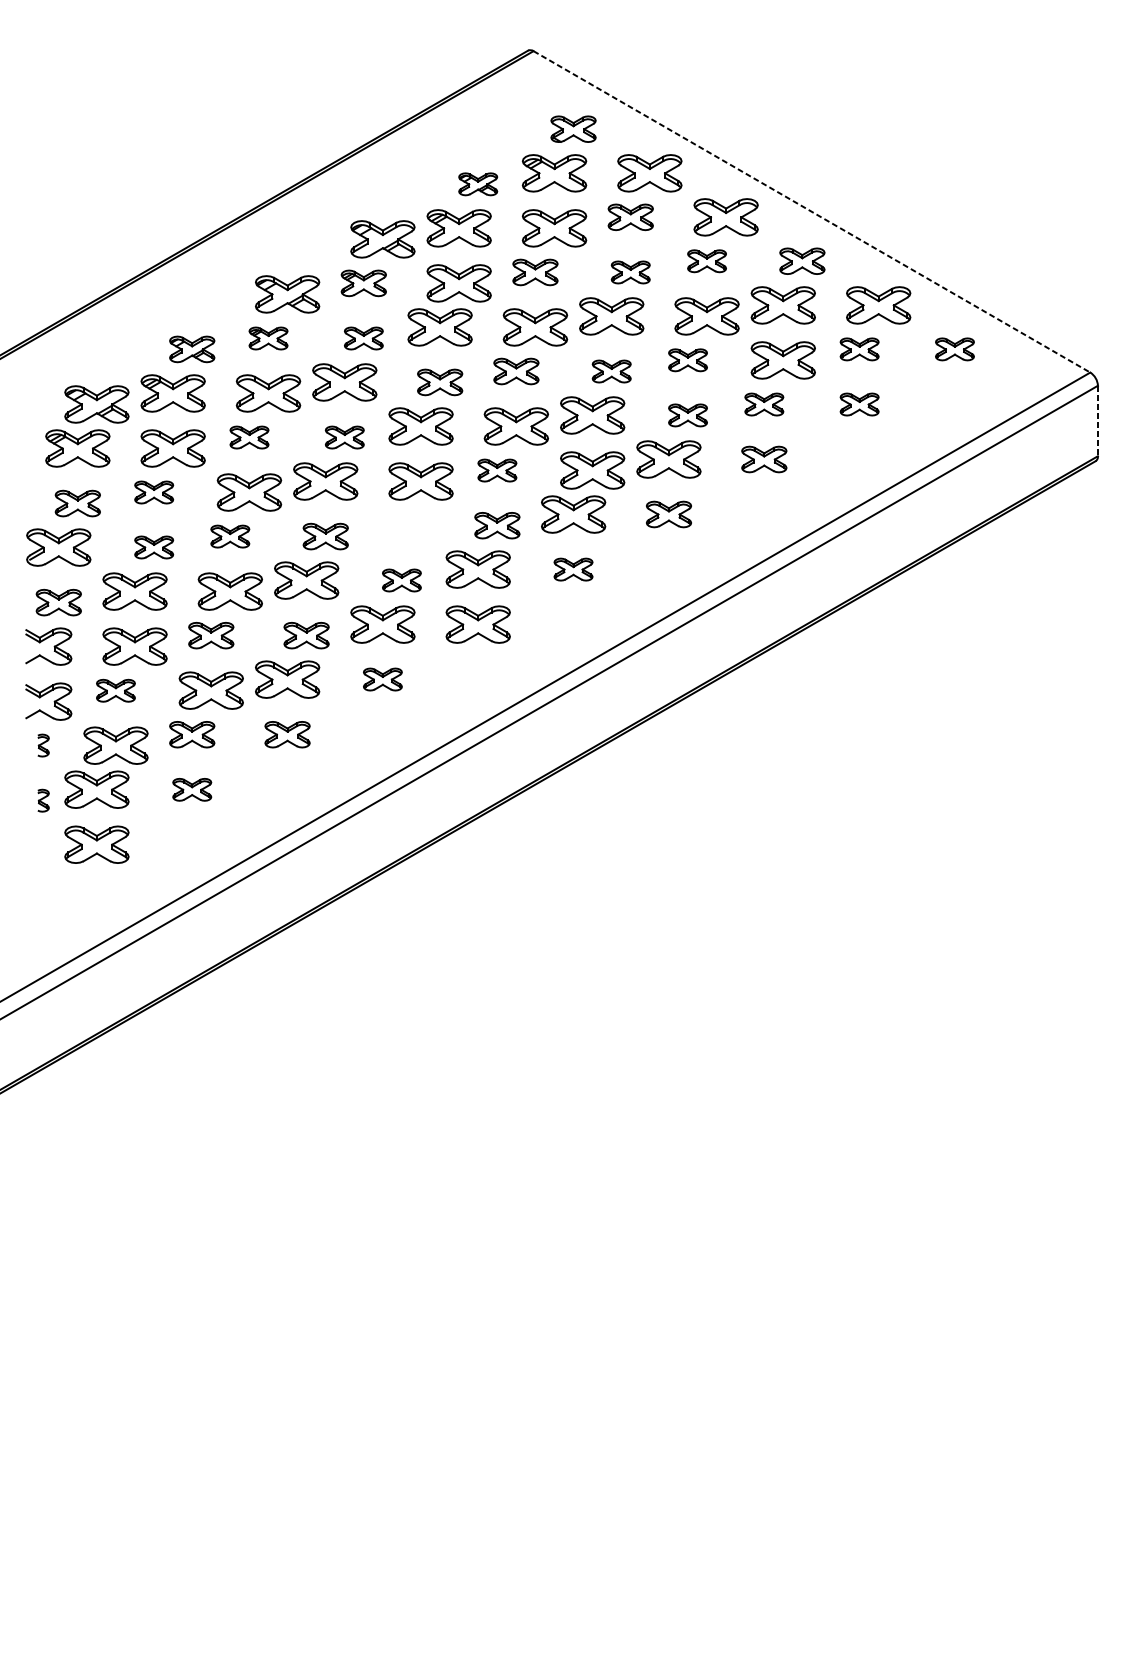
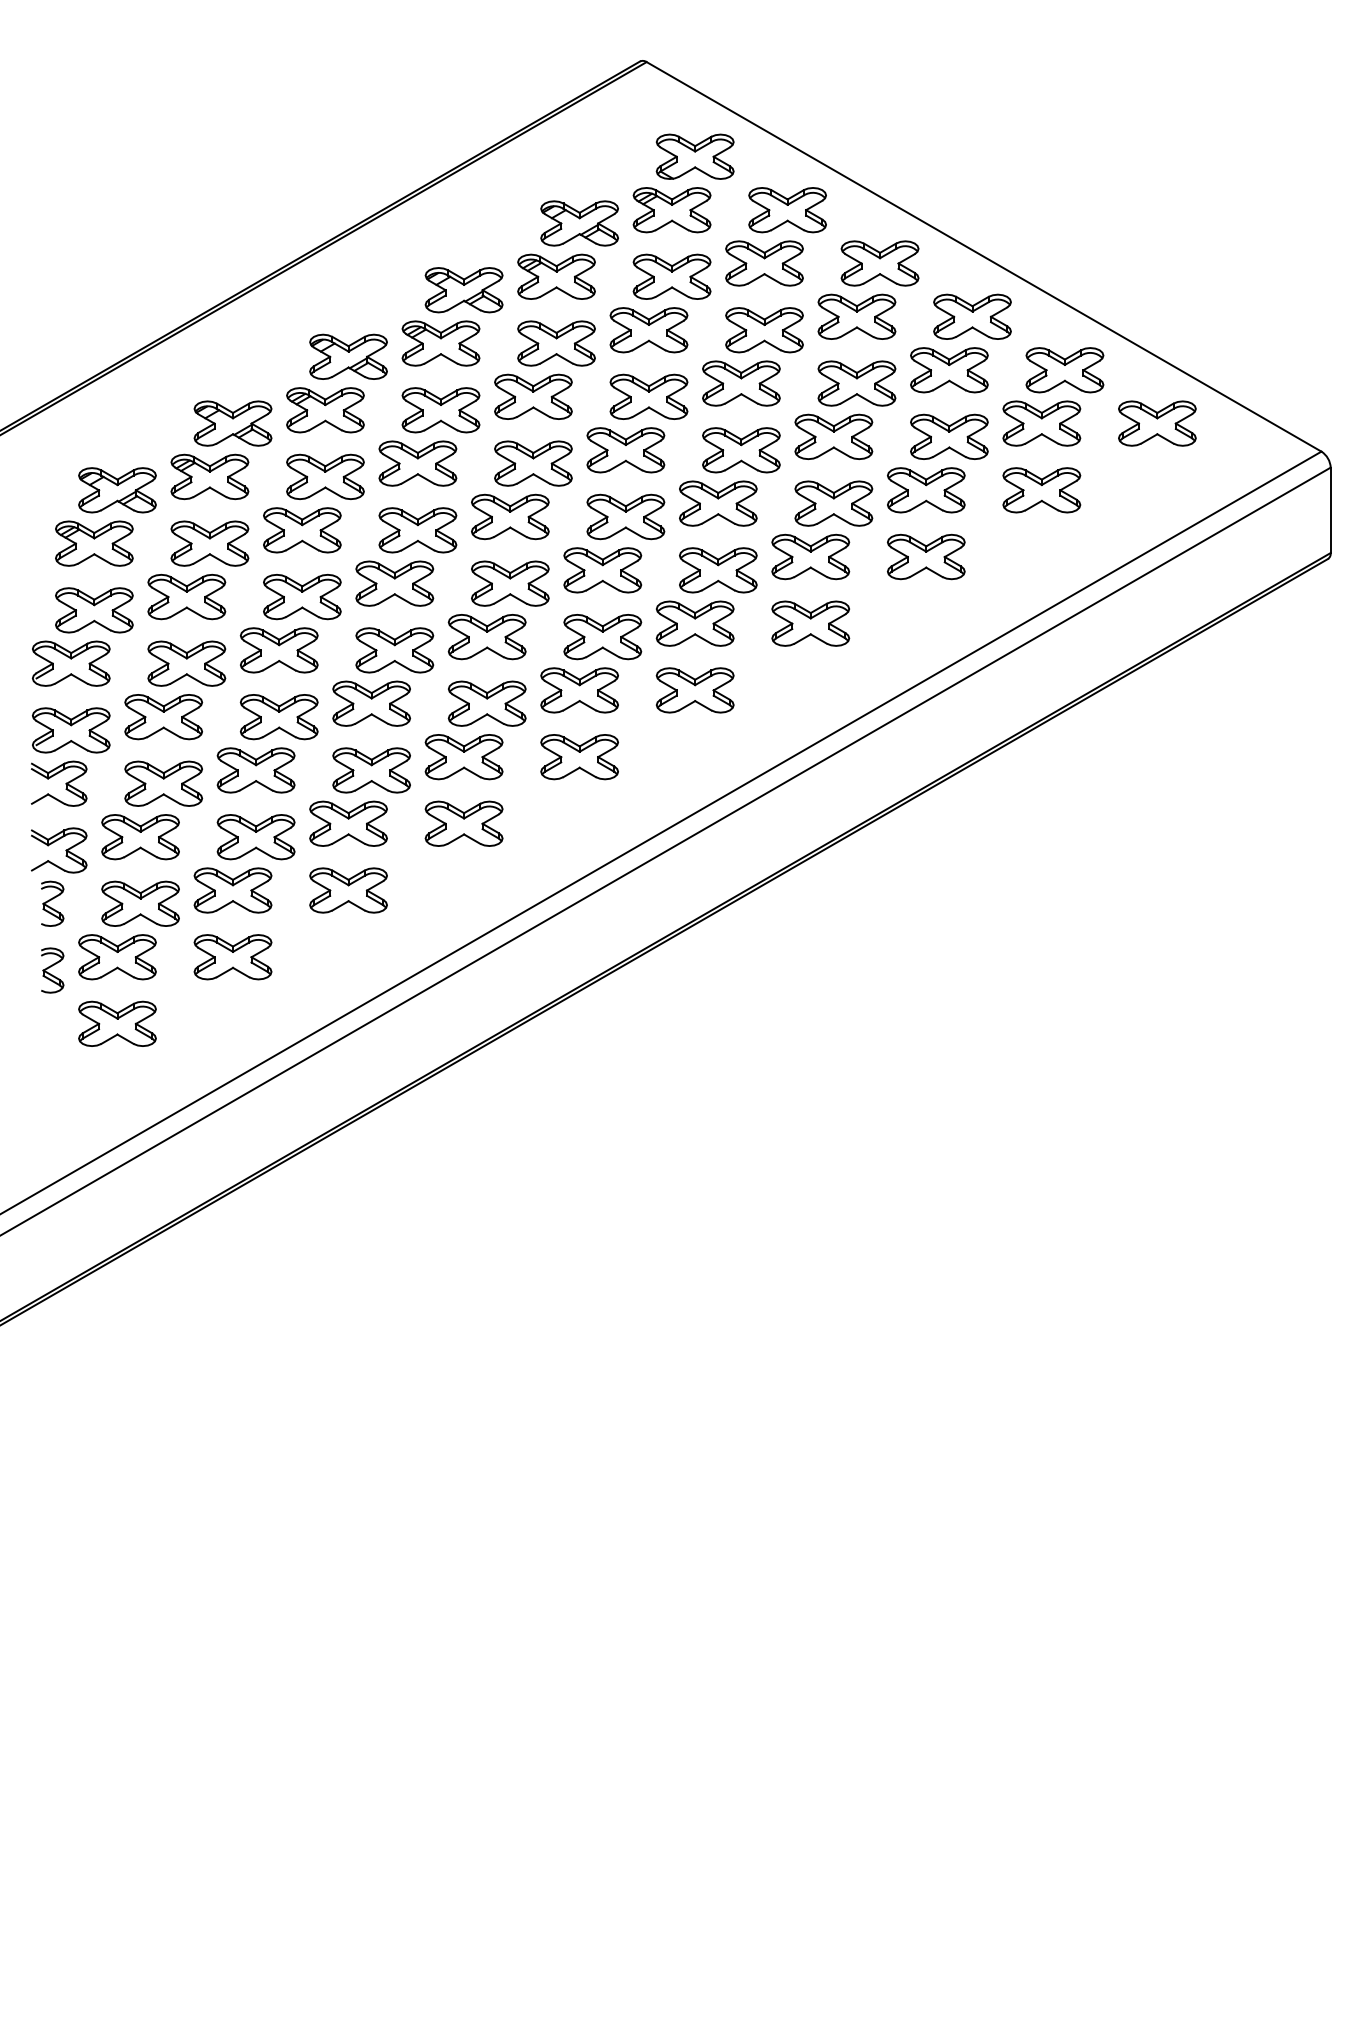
part: (573, 129) -> (694, 156), size x1.43
part: (478, 184) -> (579, 223), size x1.67
line: (812, 211) -> (984, 256), dashed -> solid
part: (630, 217) -> (764, 263), size x1.43
part: (706, 261) -> (856, 316), size x1.67
part: (802, 261) -> (972, 316), size x1.43
part: (535, 272) -> (648, 330), size x1.43
part: (630, 272) -> (764, 330), size x1.67
part: (363, 283) -> (440, 343), size x1.43
part: (268, 338) -> (325, 410), size x1.67
part: (363, 338) -> (440, 410), size x1.67
part: (191, 349) -> (232, 423), size x1.43
part: (859, 349) -> (1041, 423), size x1.67
part: (955, 349) -> (1157, 423), size x1.67
part: (687, 360) -> (833, 436), size x1.67
part: (516, 371) -> (625, 450), size x1.43
part: (611, 371) -> (741, 450), size x1.67
part: (440, 382) -> (533, 463), size x1.43
part: (764, 404) -> (926, 490), size x1.67
part: (859, 404) -> (1041, 490), size x1.67
part: (687, 415) -> (833, 503), size x1.67
line: (1097, 421) -> (1330, 510), dashed -> solid
part: (249, 437) -> (302, 530), size x1.67
part: (344, 437) -> (417, 530), size x1.67
part: (764, 459) -> (926, 556), size x1.43
part: (497, 470) -> (602, 570), size x1.67
part: (153, 492) -> (186, 596), size x1.67
part: (77, 503) -> (94, 610), size x1.43
part: (668, 514) -> (810, 623), size x1.43
part: (401, 525) -> (486, 637), added
part: (497, 525) -> (602, 637), size x1.43
part: (229, 536) -> (278, 650), size x1.67
part: (325, 536) -> (394, 650), size x1.43
part: (153, 547) -> (186, 663), size x1.67
part: (573, 569) -> (694, 690), size x1.67
part: (401, 580) -> (486, 703), size x1.67
part: (58, 602) -> (71, 730), size x1.43
part: (210, 635) -> (255, 770), size x1.43
part: (306, 635) -> (371, 770), size x1.43
part: (382, 679) -> (463, 823), size x1.67
part: (115, 690) -> (140, 837), size x1.67
part: (191, 734) -> (232, 890), size x1.43
part: (287, 734) -> (348, 890), size x1.43
part: (43, 745) -> (52, 903), size x1.67
part: (191, 789) -> (232, 957), size x1.67
part: (43, 800) -> (52, 970), size x1.67

